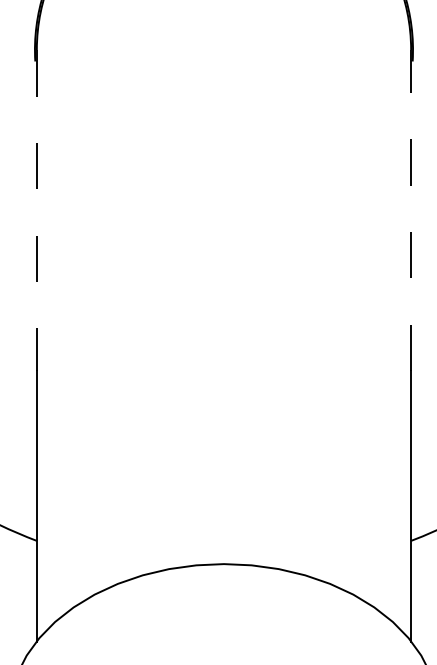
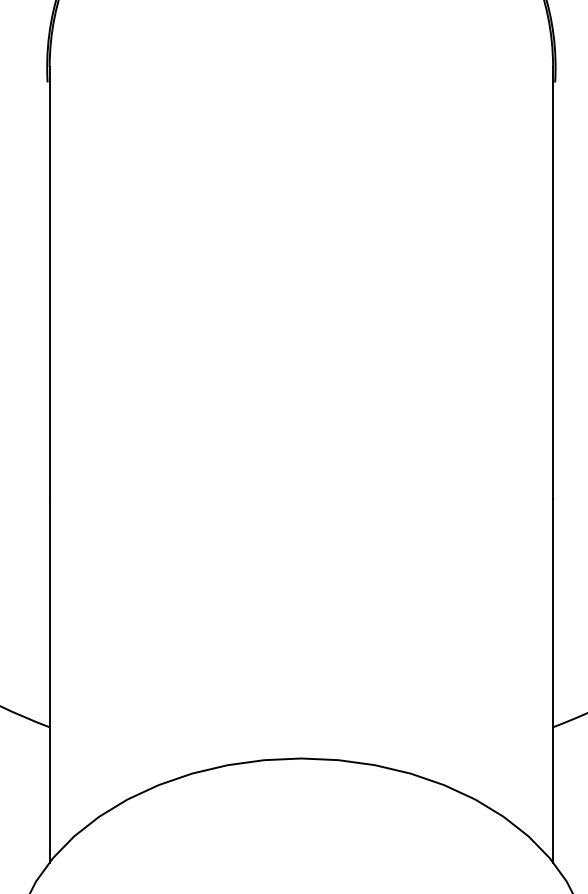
line: (411, 210) -> (553, 282), dashed -> solid
line: (36, 211) -> (49, 284), dashed -> solid

